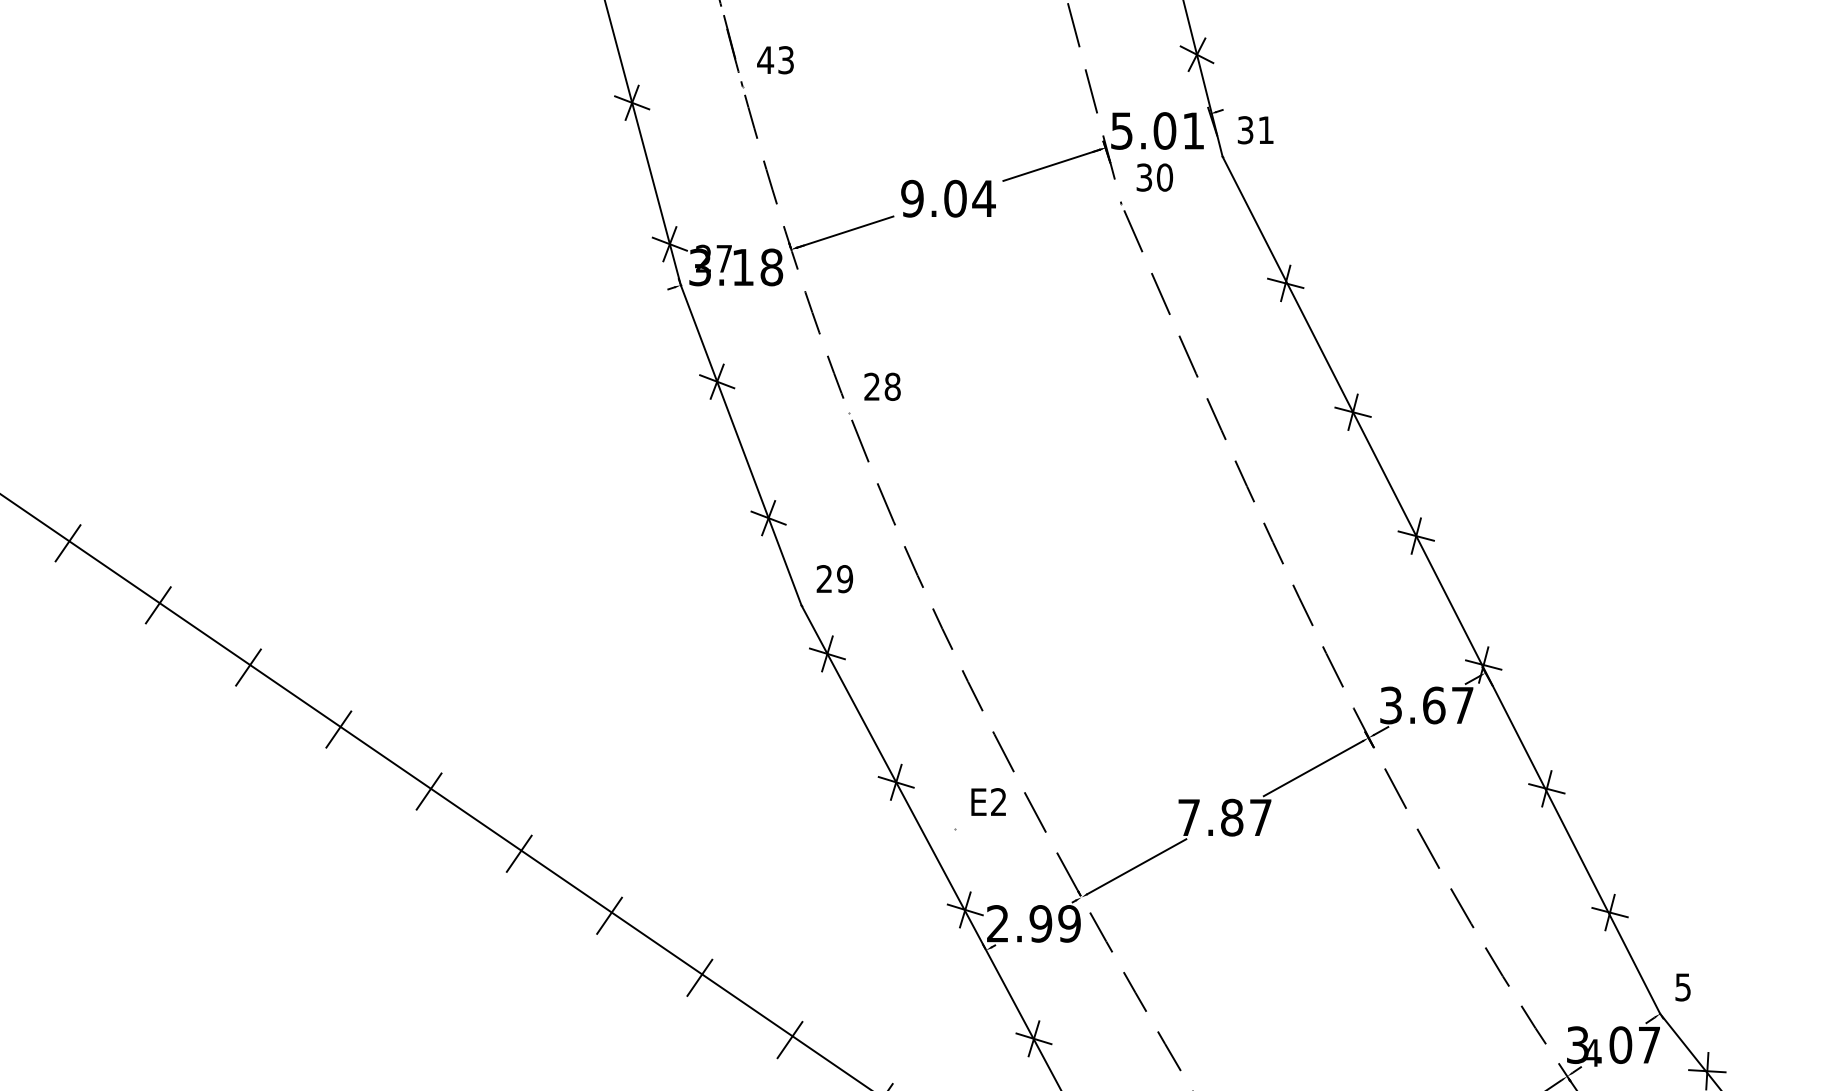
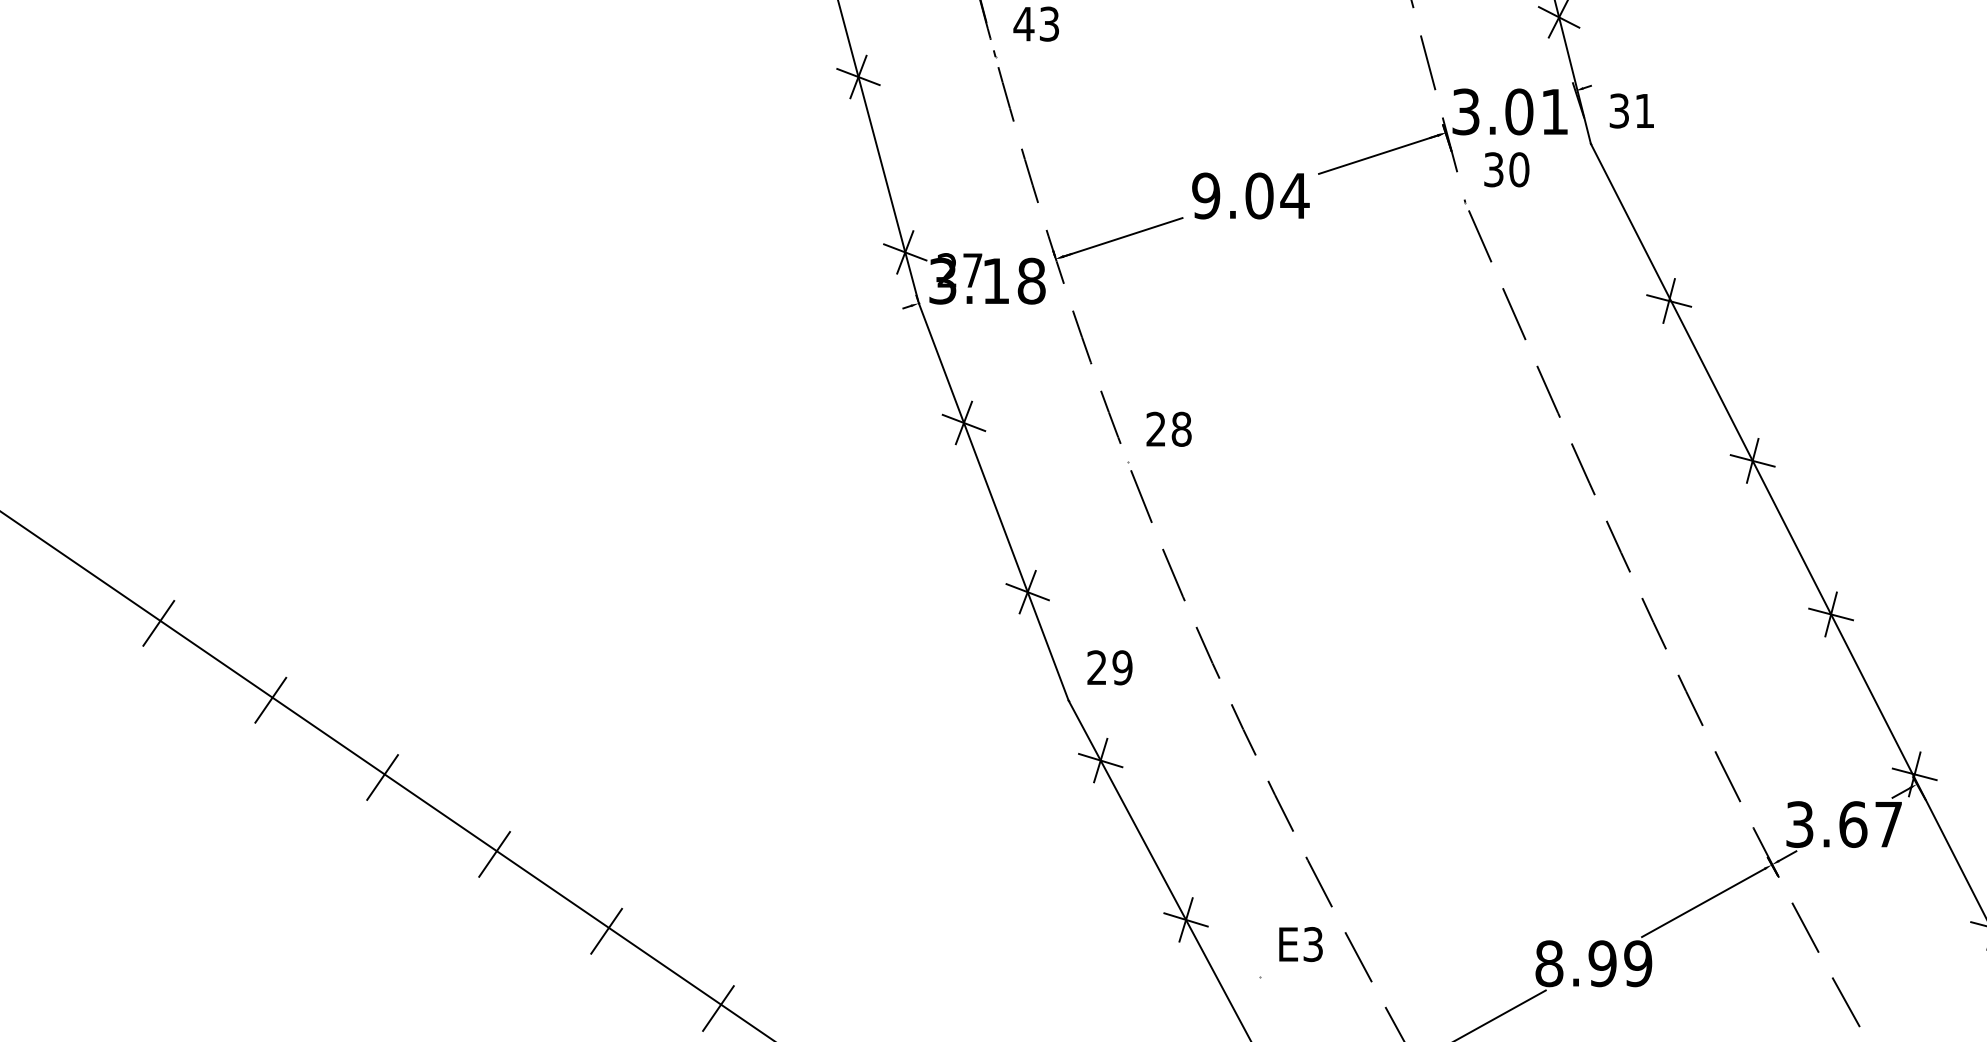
text: (1121, 130) -> (1465, 111), 5.01 -> 3.01
text: (998, 802) -> (1312, 944), E2 -> E3
text: (1224, 817) -> (1593, 963), 7.87 -> 8.99

